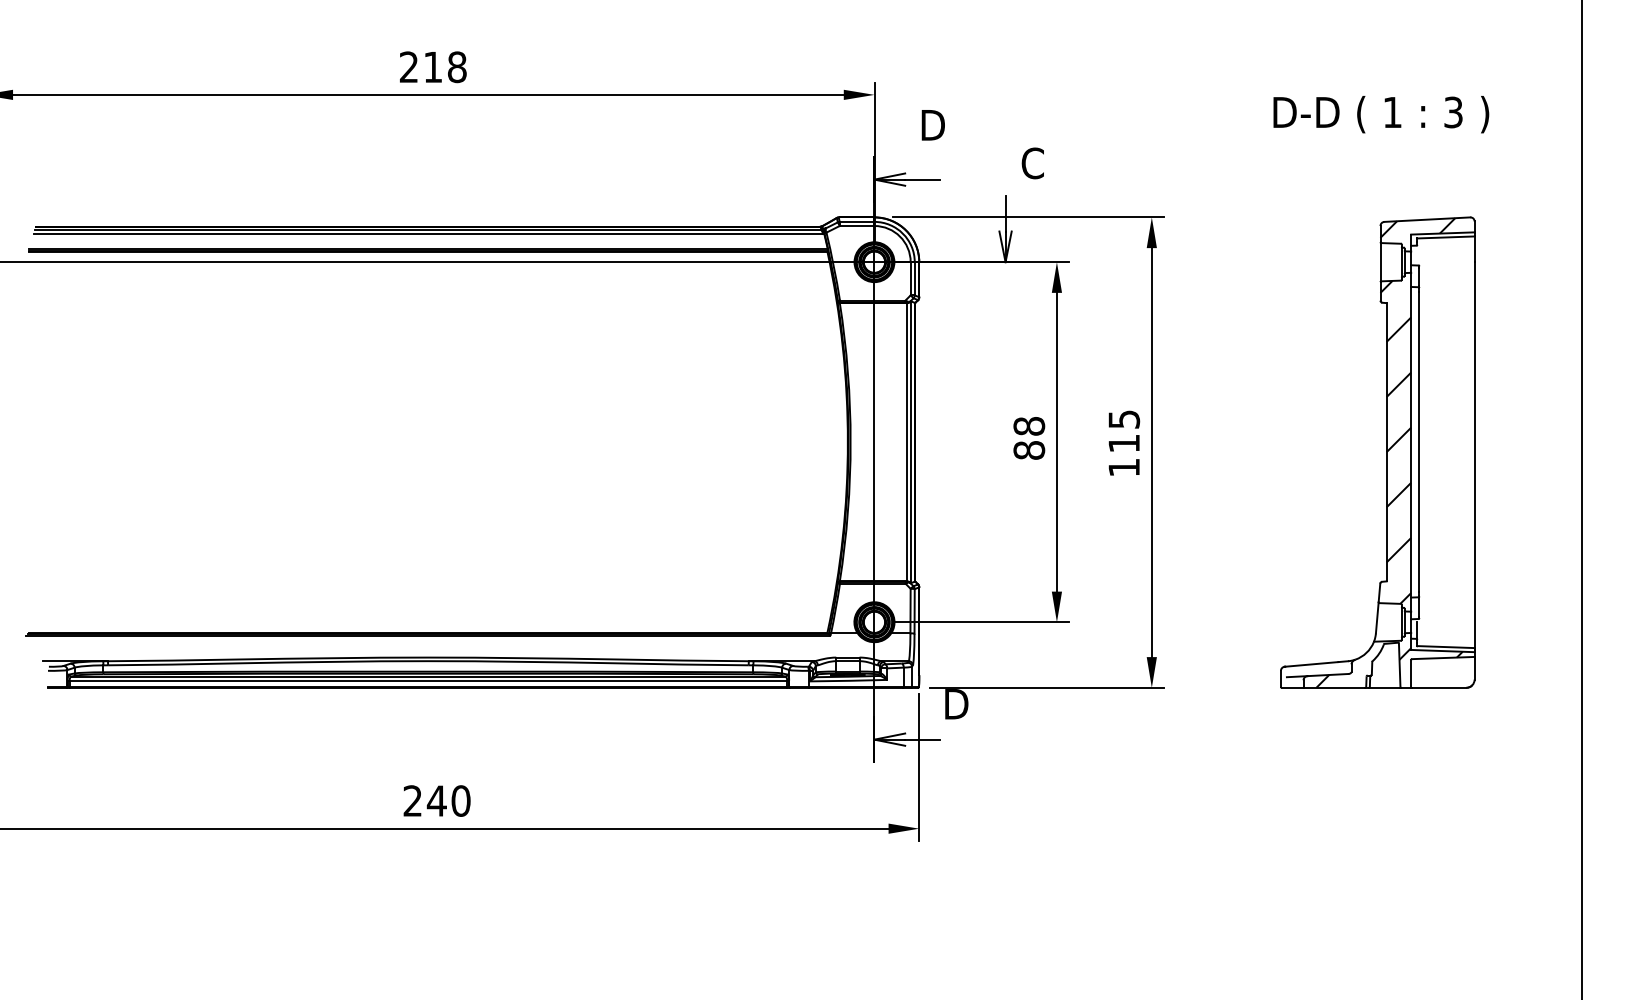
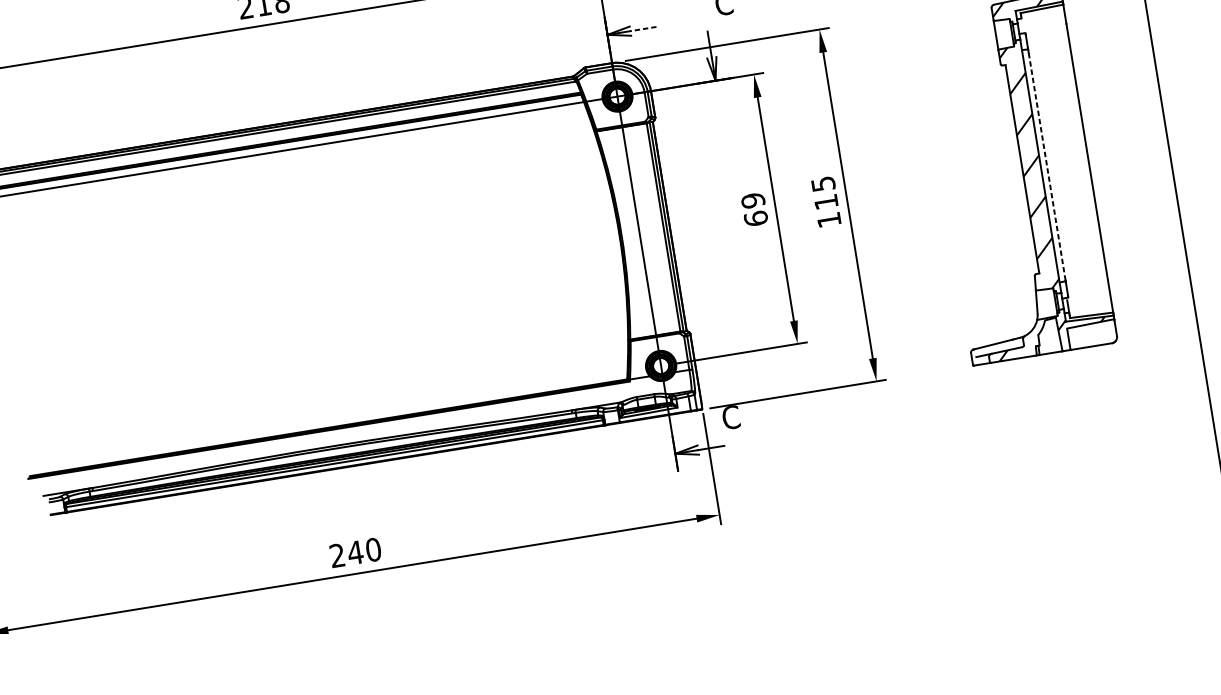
line: (922, 179) -> (643, 28), solid -> dashed
text: (1029, 438) -> (754, 209), 88 -> 69
line: (1419, 442) -> (1047, 165), solid -> dashed
text: (955, 704) -> (731, 417), D -> C

